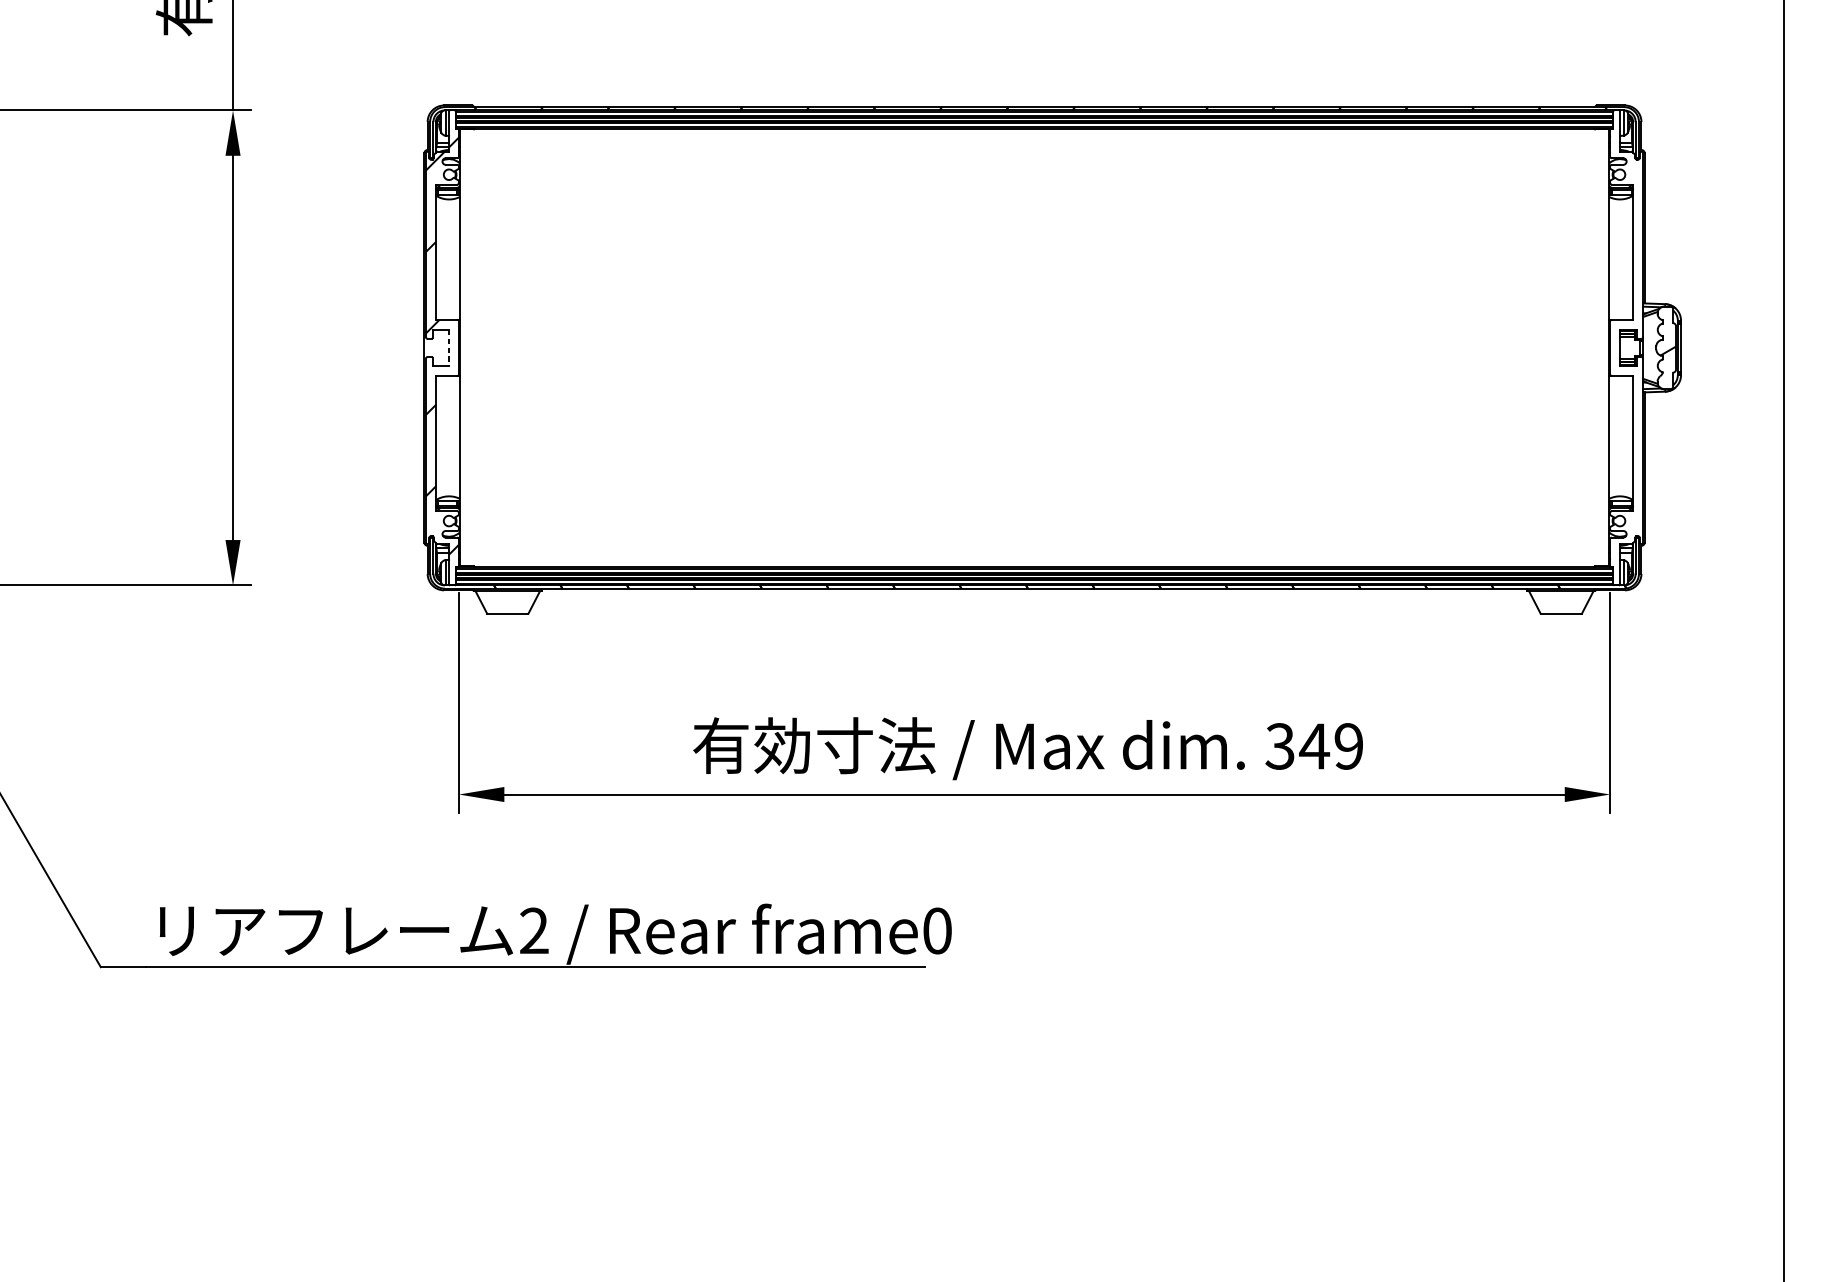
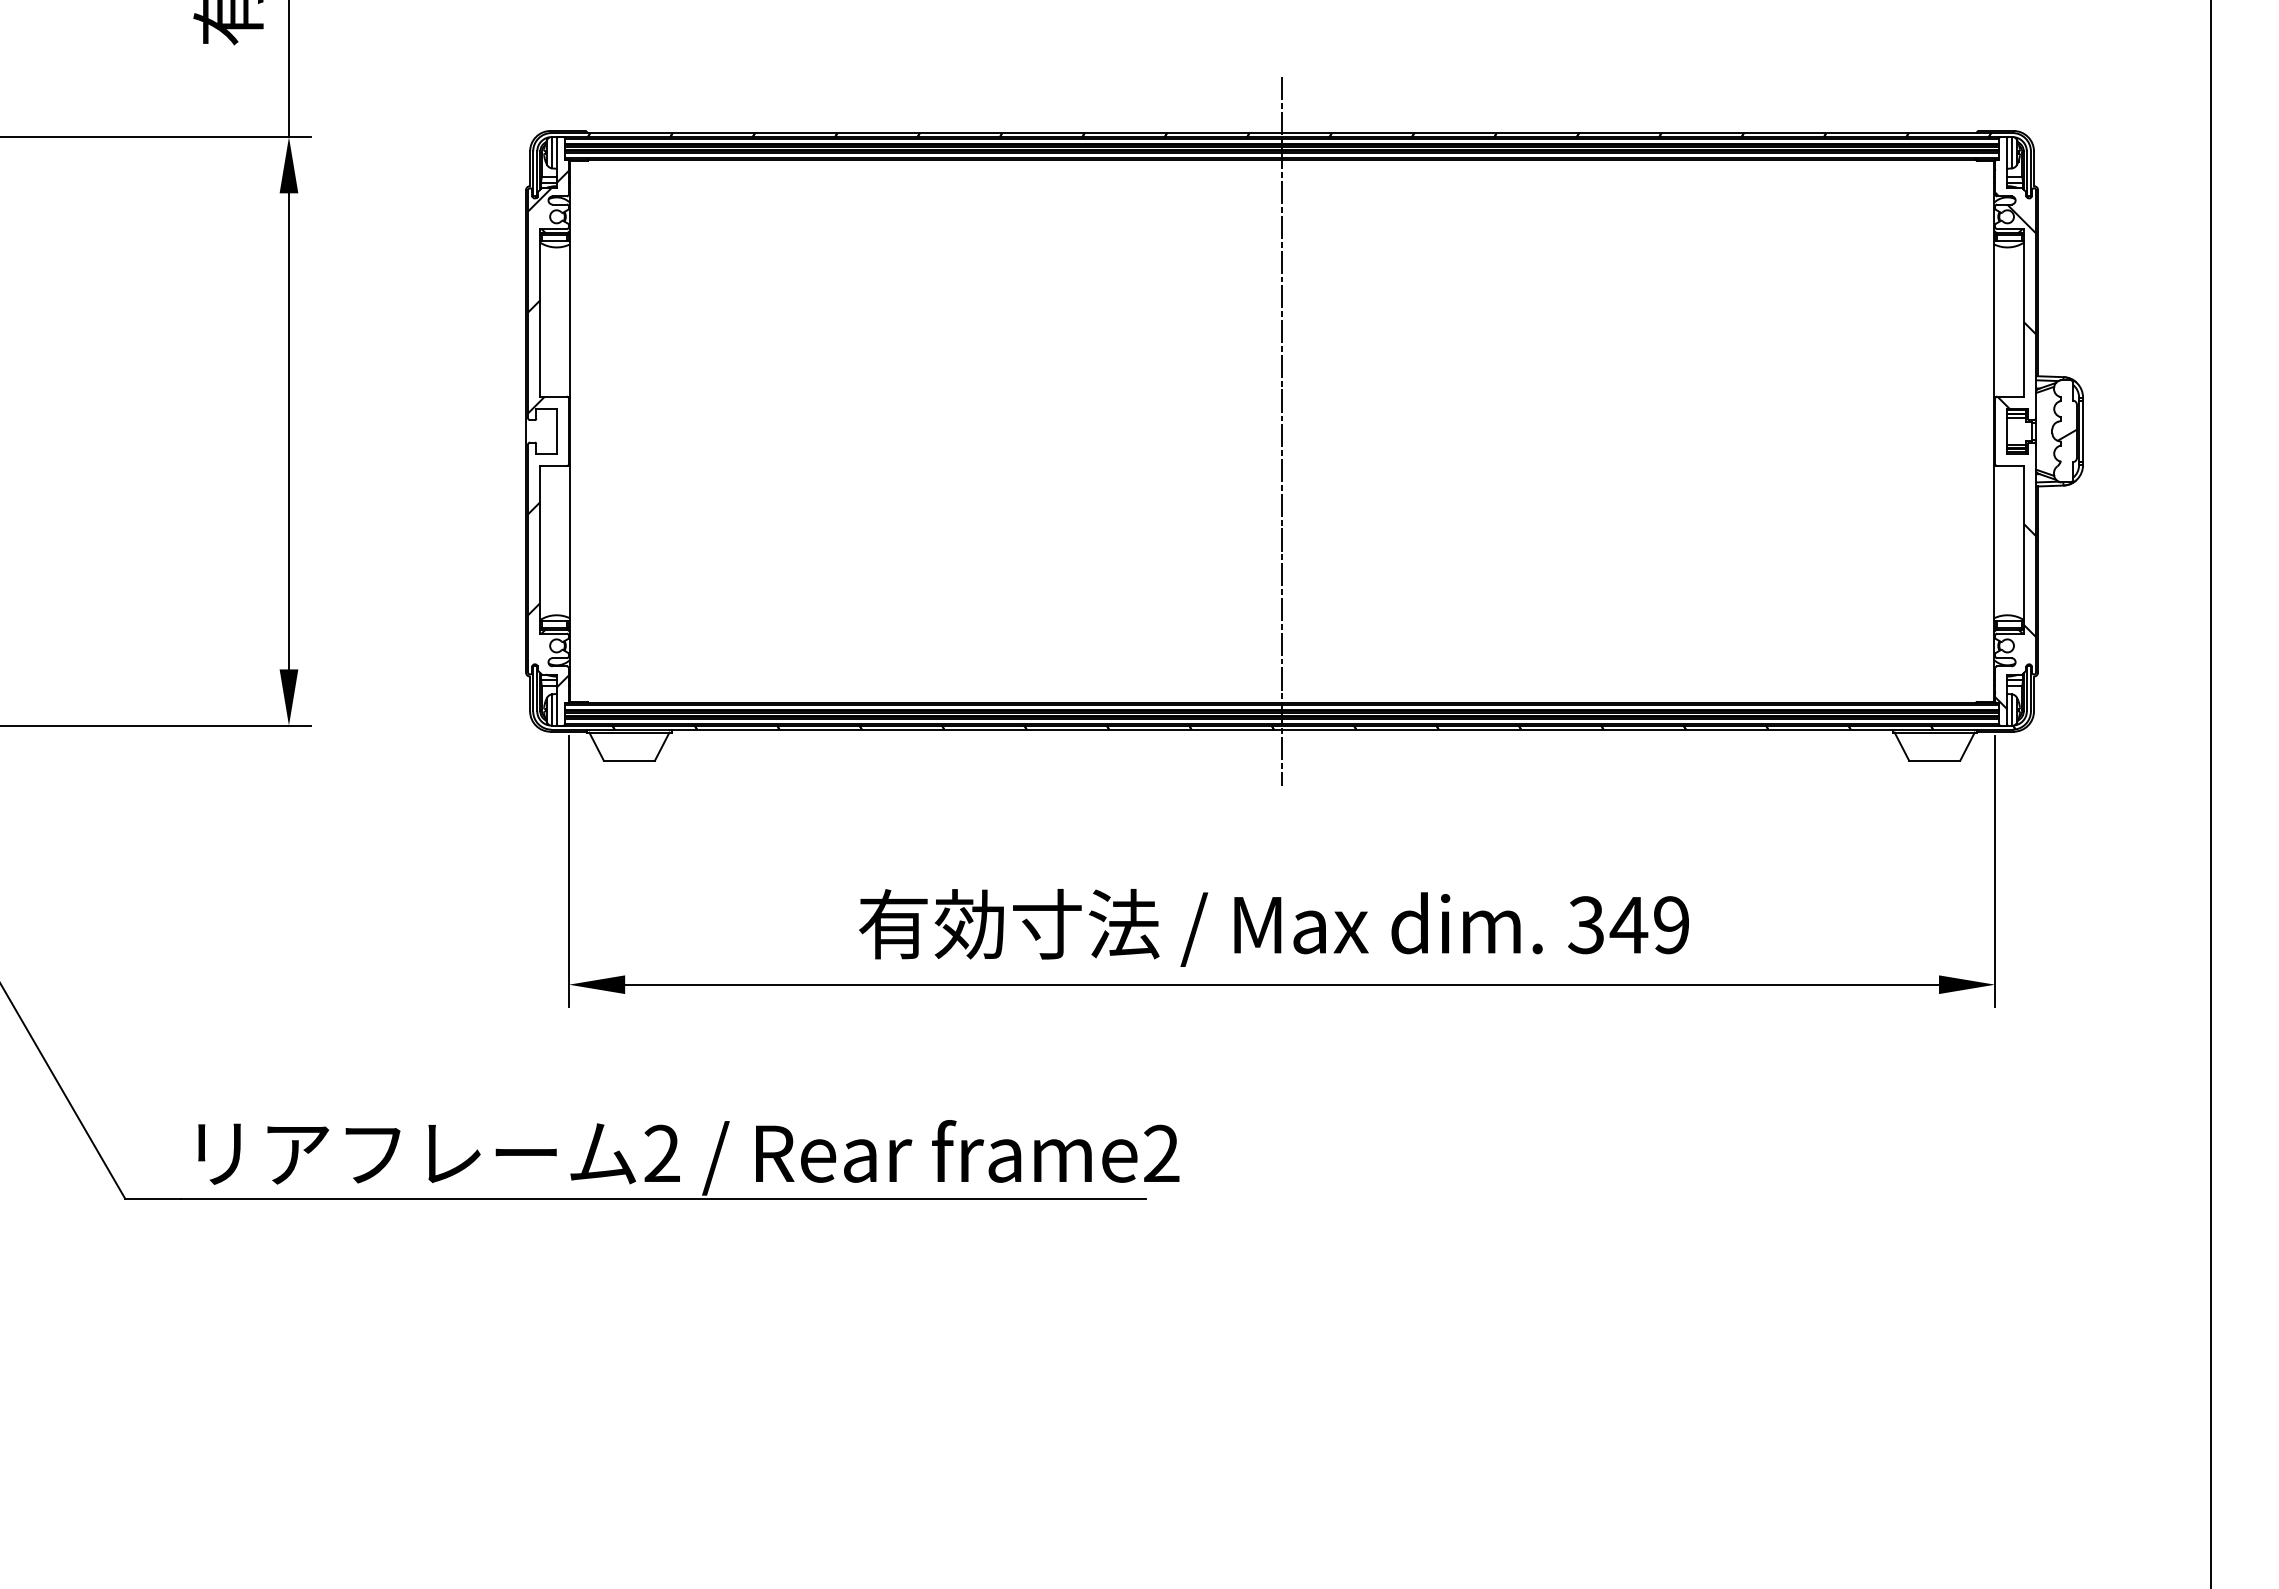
line: (1034, 347) -> (1282, 430), added
line: (448, 348) -> (556, 431), dashed -> solid
hatch: (1626, 363) -> (2015, 450), added
text: (937, 930) -> (1161, 1153), frame0 -> frame2

